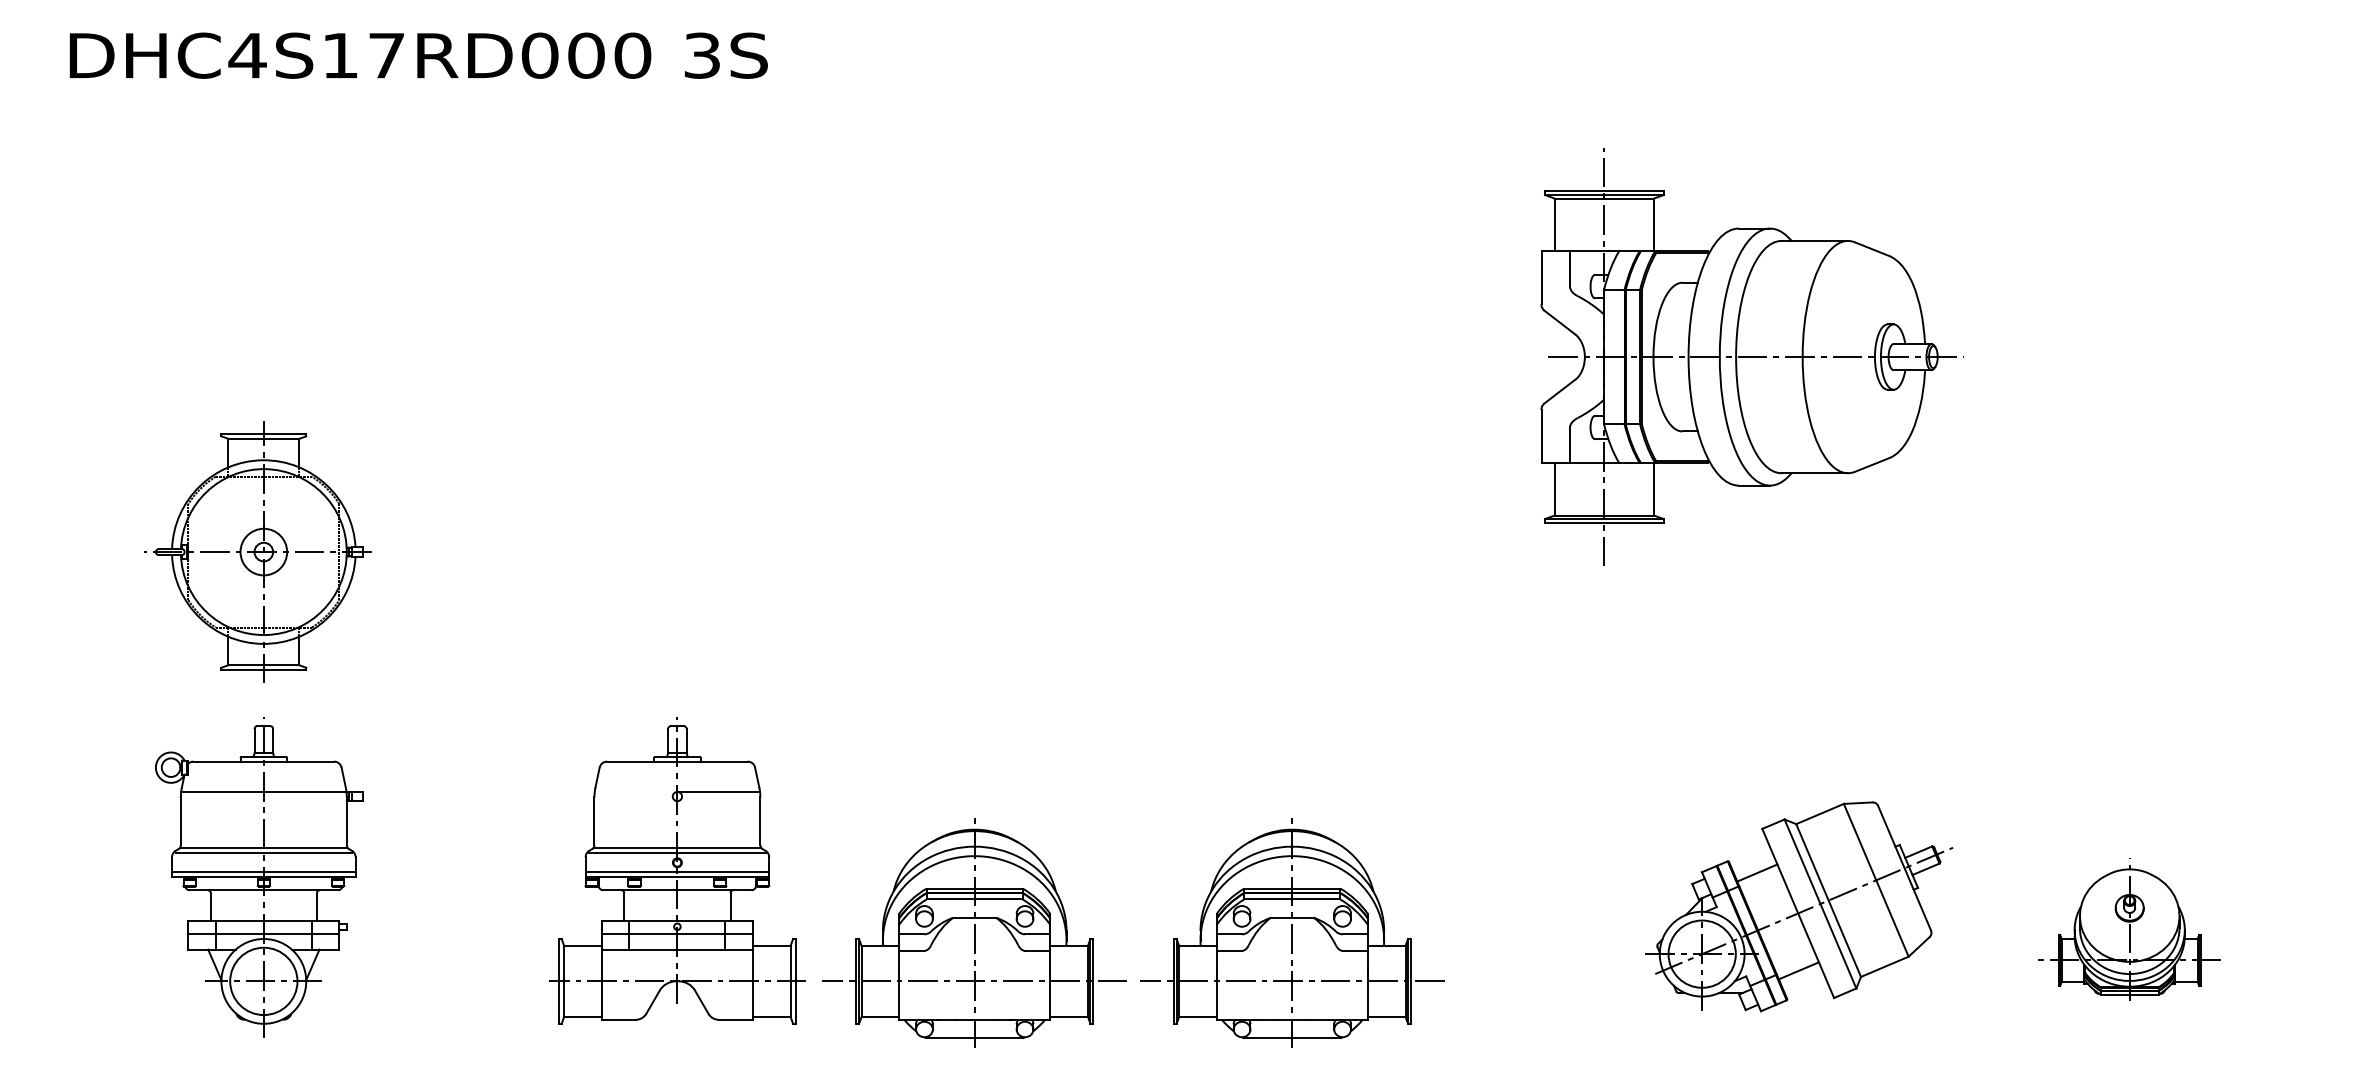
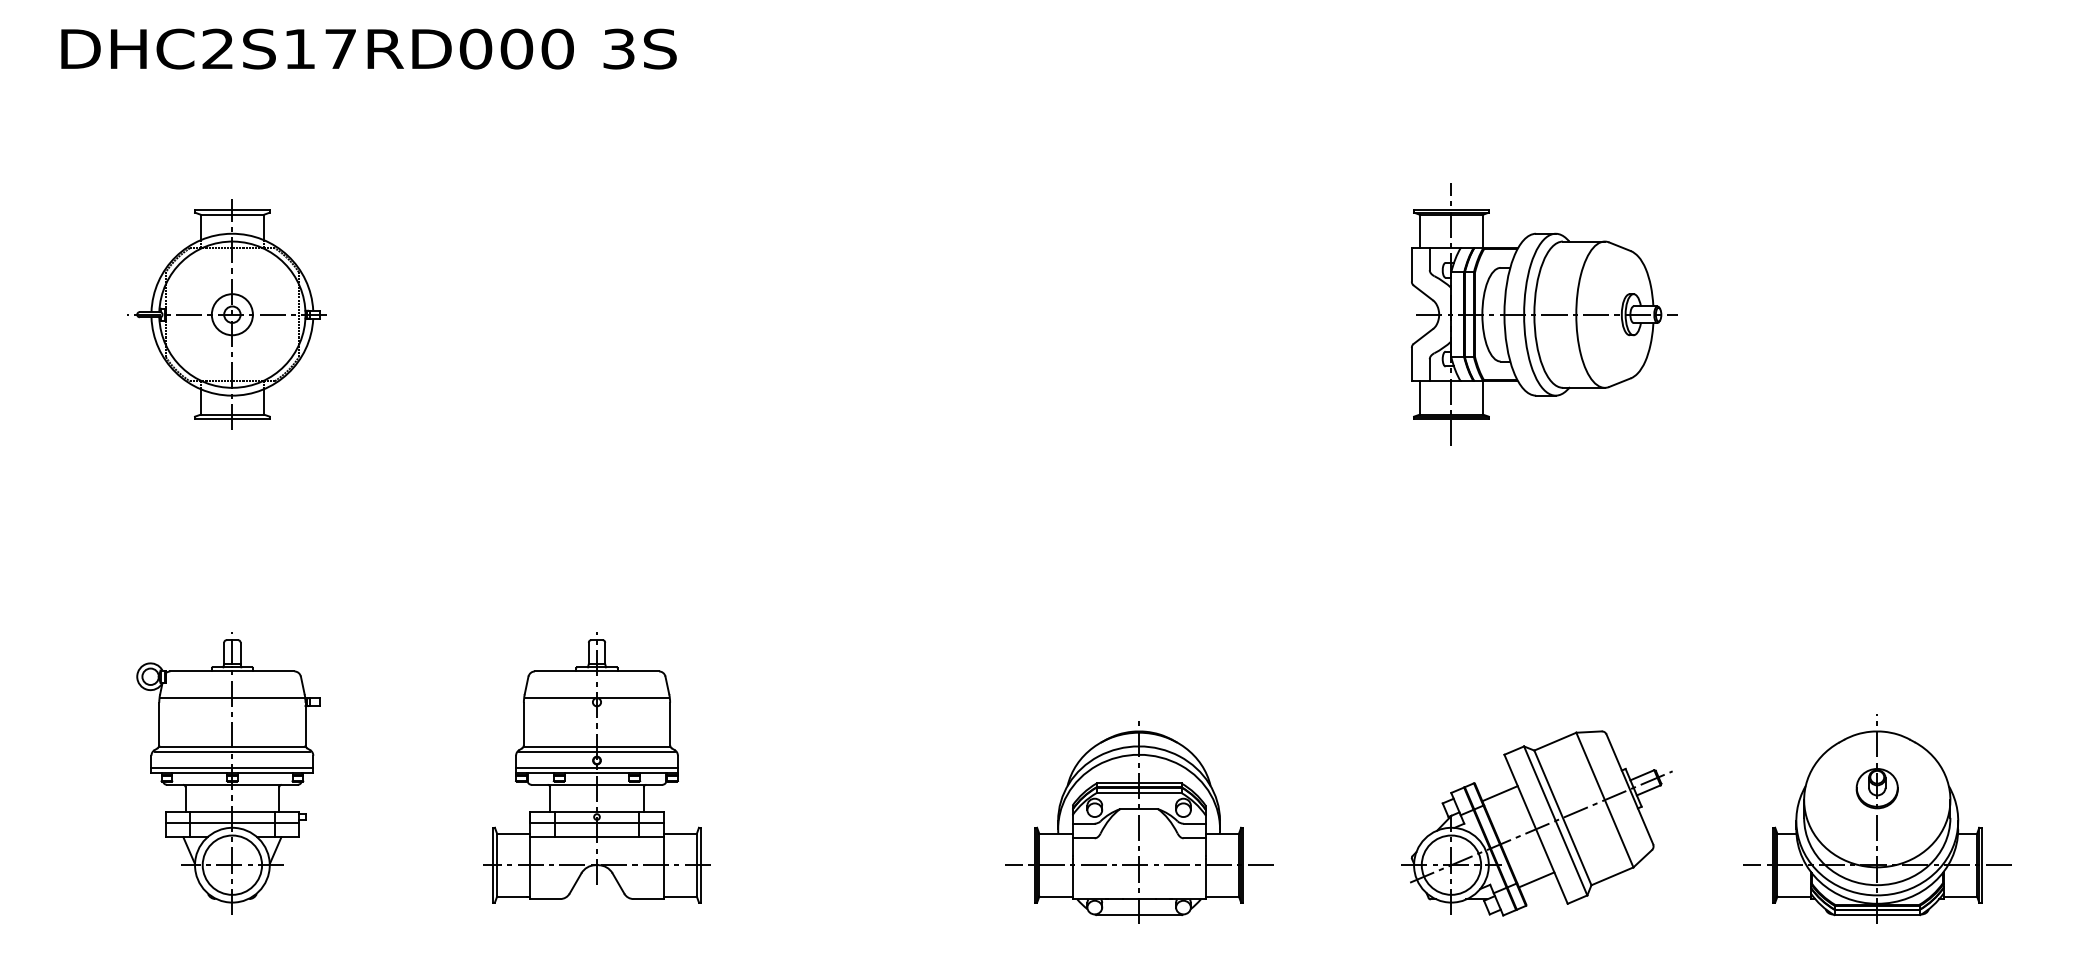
text: (248, 55) -> (218, 48), DHC4S17RD000 -> DHC2S17RD000
part: (1752, 356) -> (1544, 314), size x0.71
part: (257, 551) -> (226, 314), moved
line: (634, 792) -> (559, 698), added
part: (1798, 906) -> (1536, 823), moved
part: (2129, 928) -> (1877, 818), size x1.67
part: (975, 932) -> (859, 822), removed

